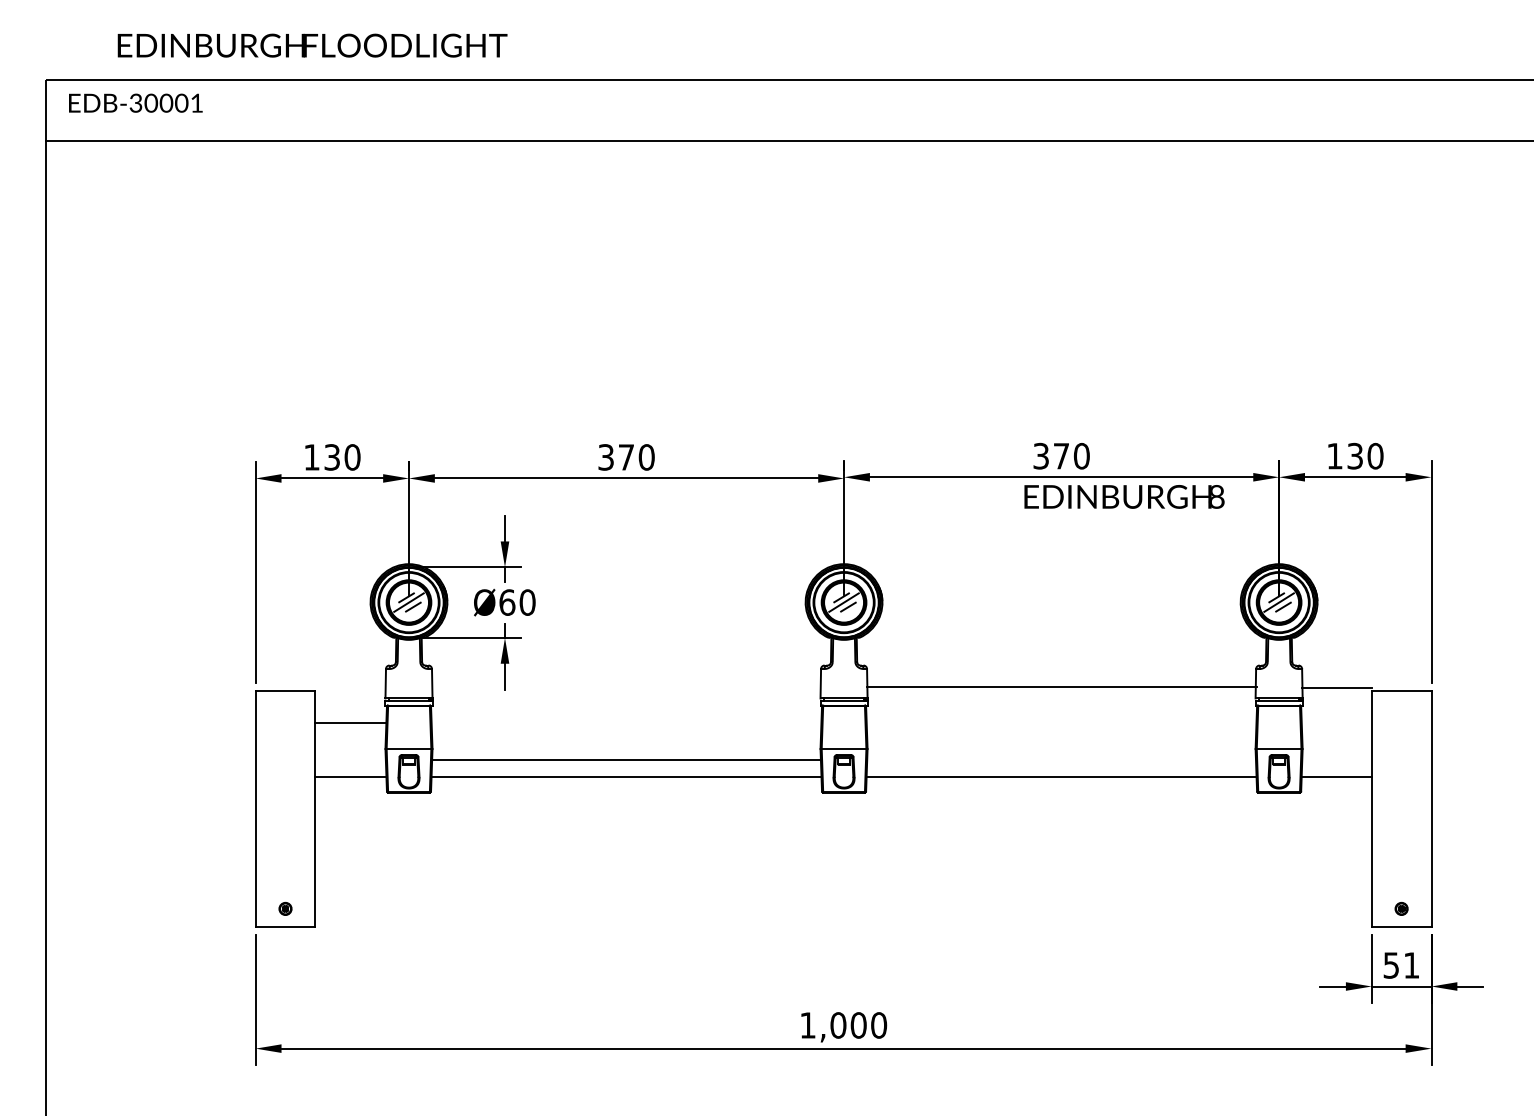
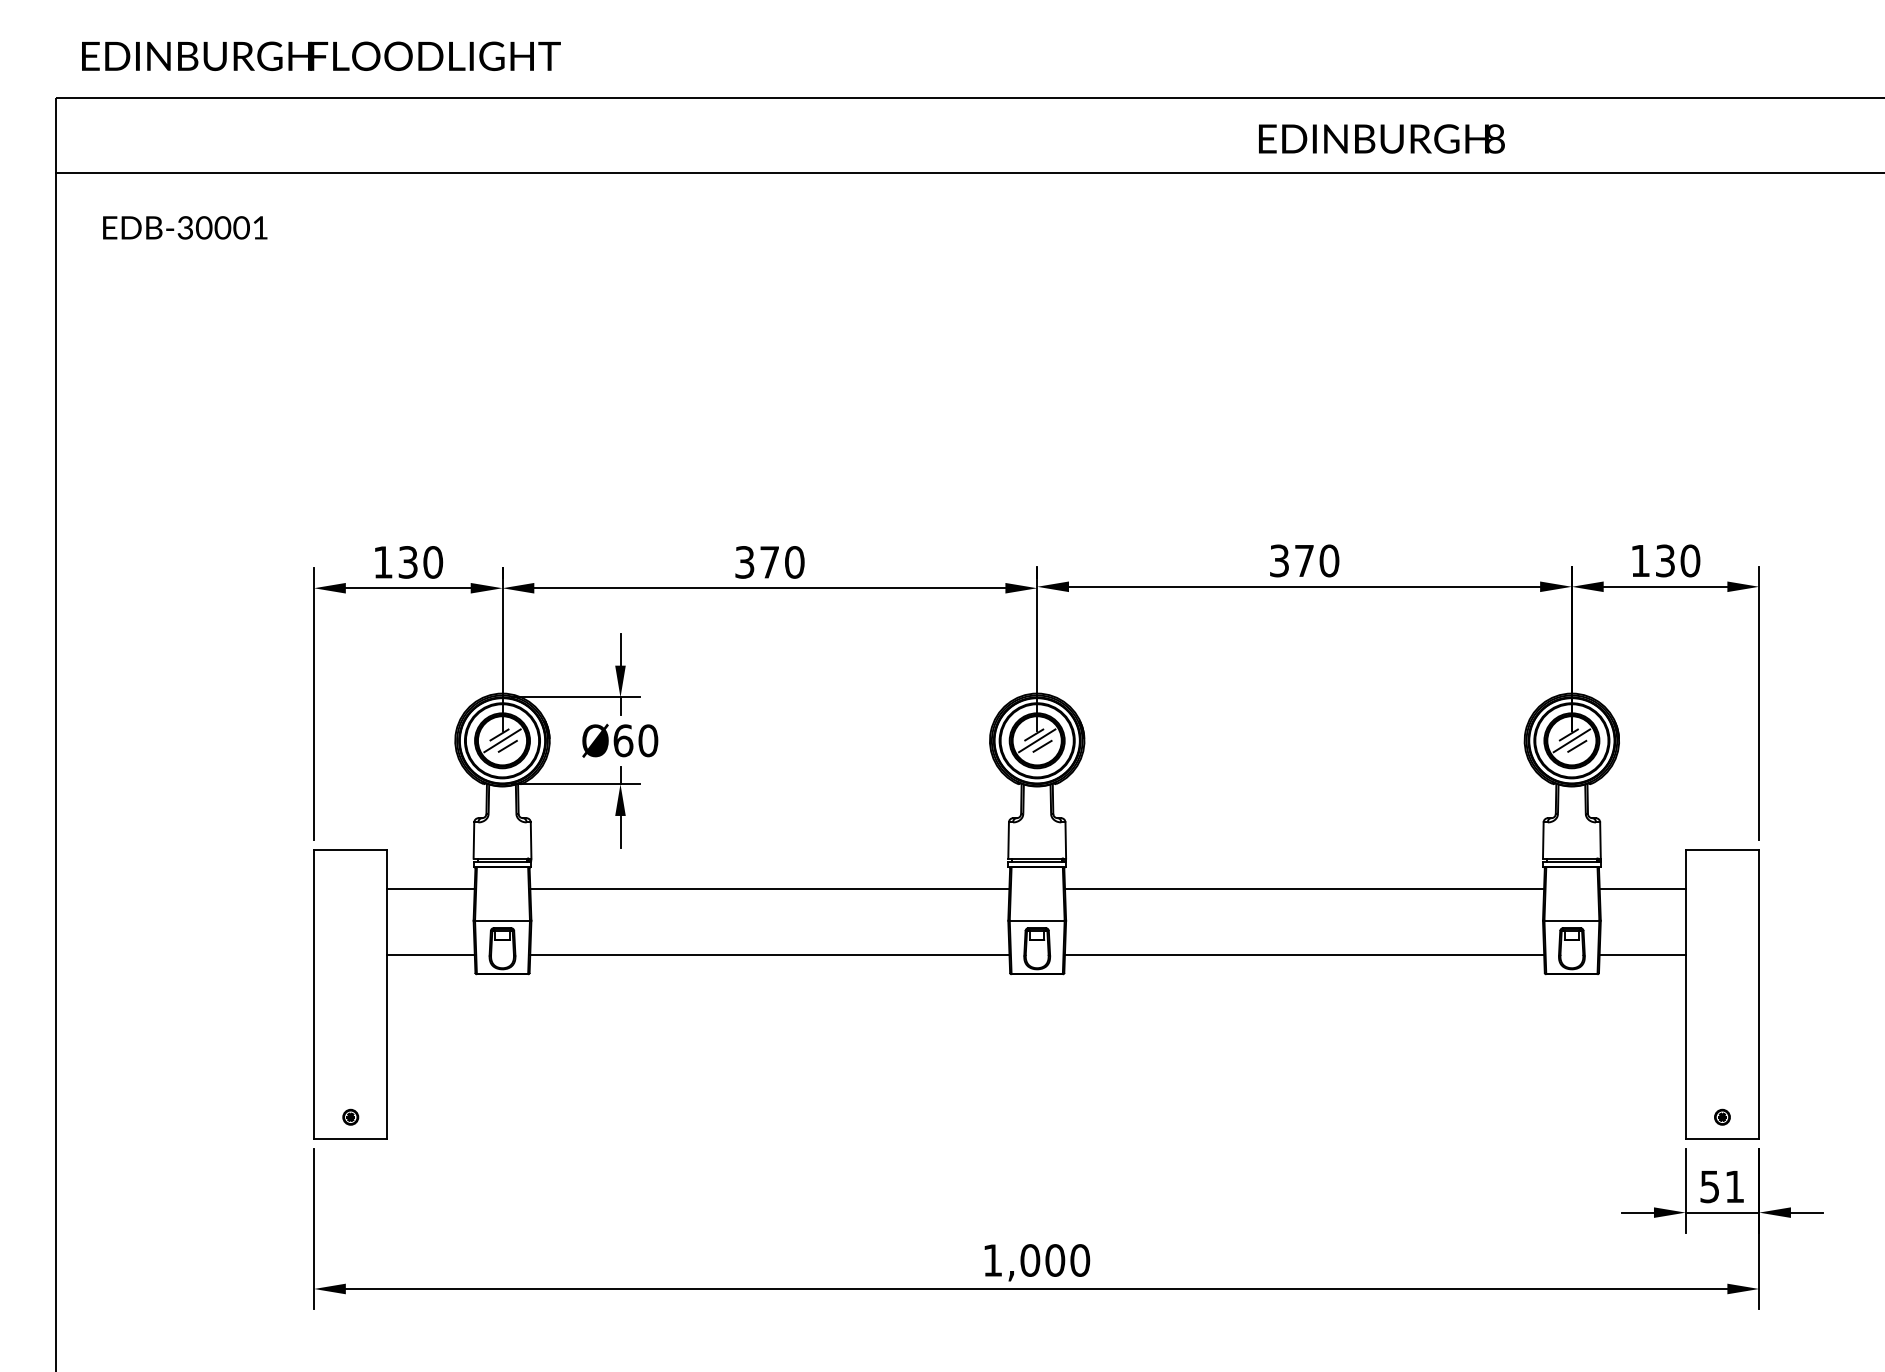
text: (312, 45) -> (321, 56), moved
text: (135, 102) -> (184, 226), moved
text: (1124, 496) -> (1381, 138), moved
line: (1061, 687) -> (1304, 889), moved
line: (1336, 688) -> (1642, 889), moved
line: (626, 760) -> (769, 889), moved

